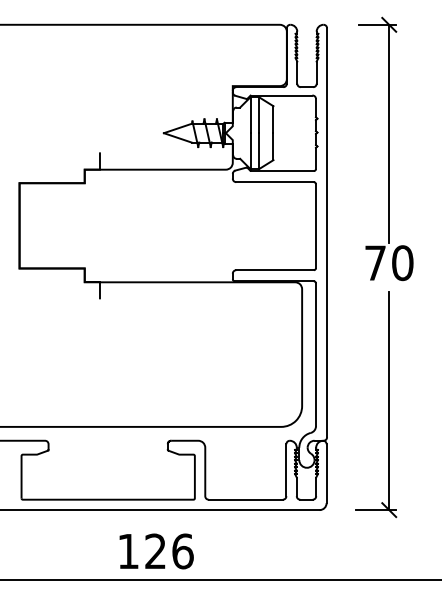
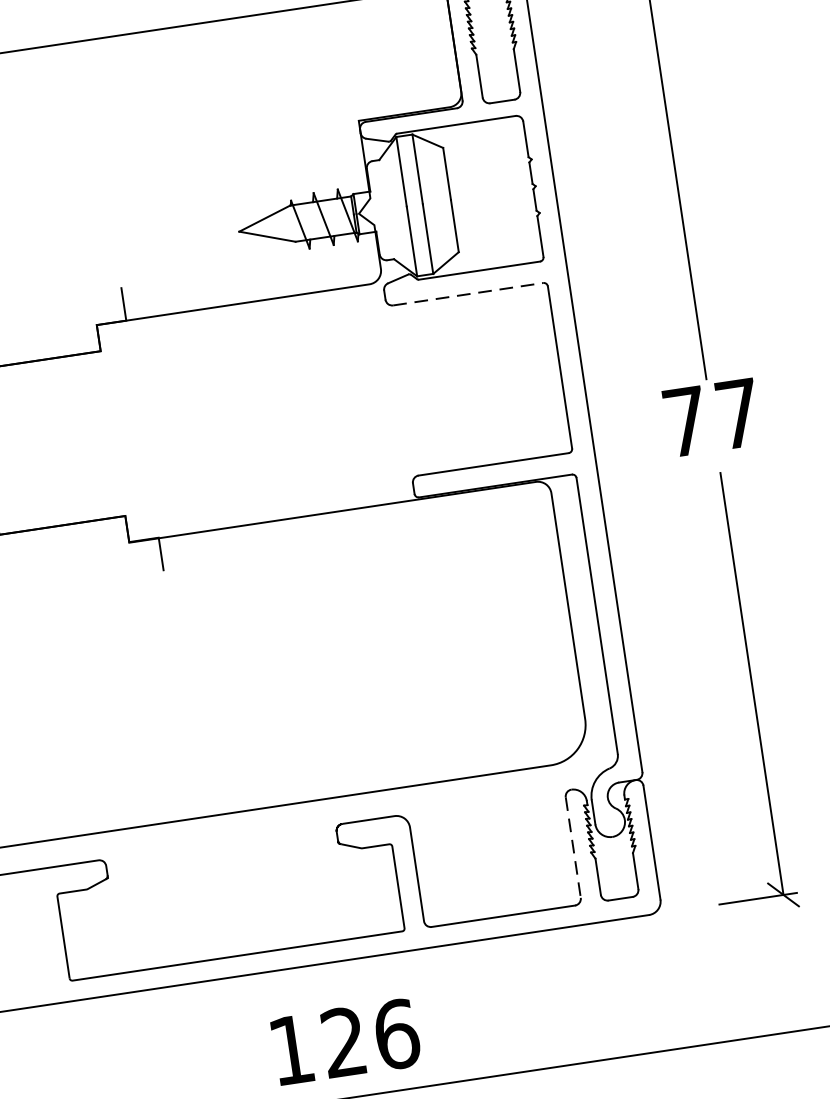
line: (275, 182) -> (469, 294), solid -> dashed
text: (402, 263) -> (737, 414), 70 -> 77
line: (286, 470) -> (573, 848), solid -> dashed

